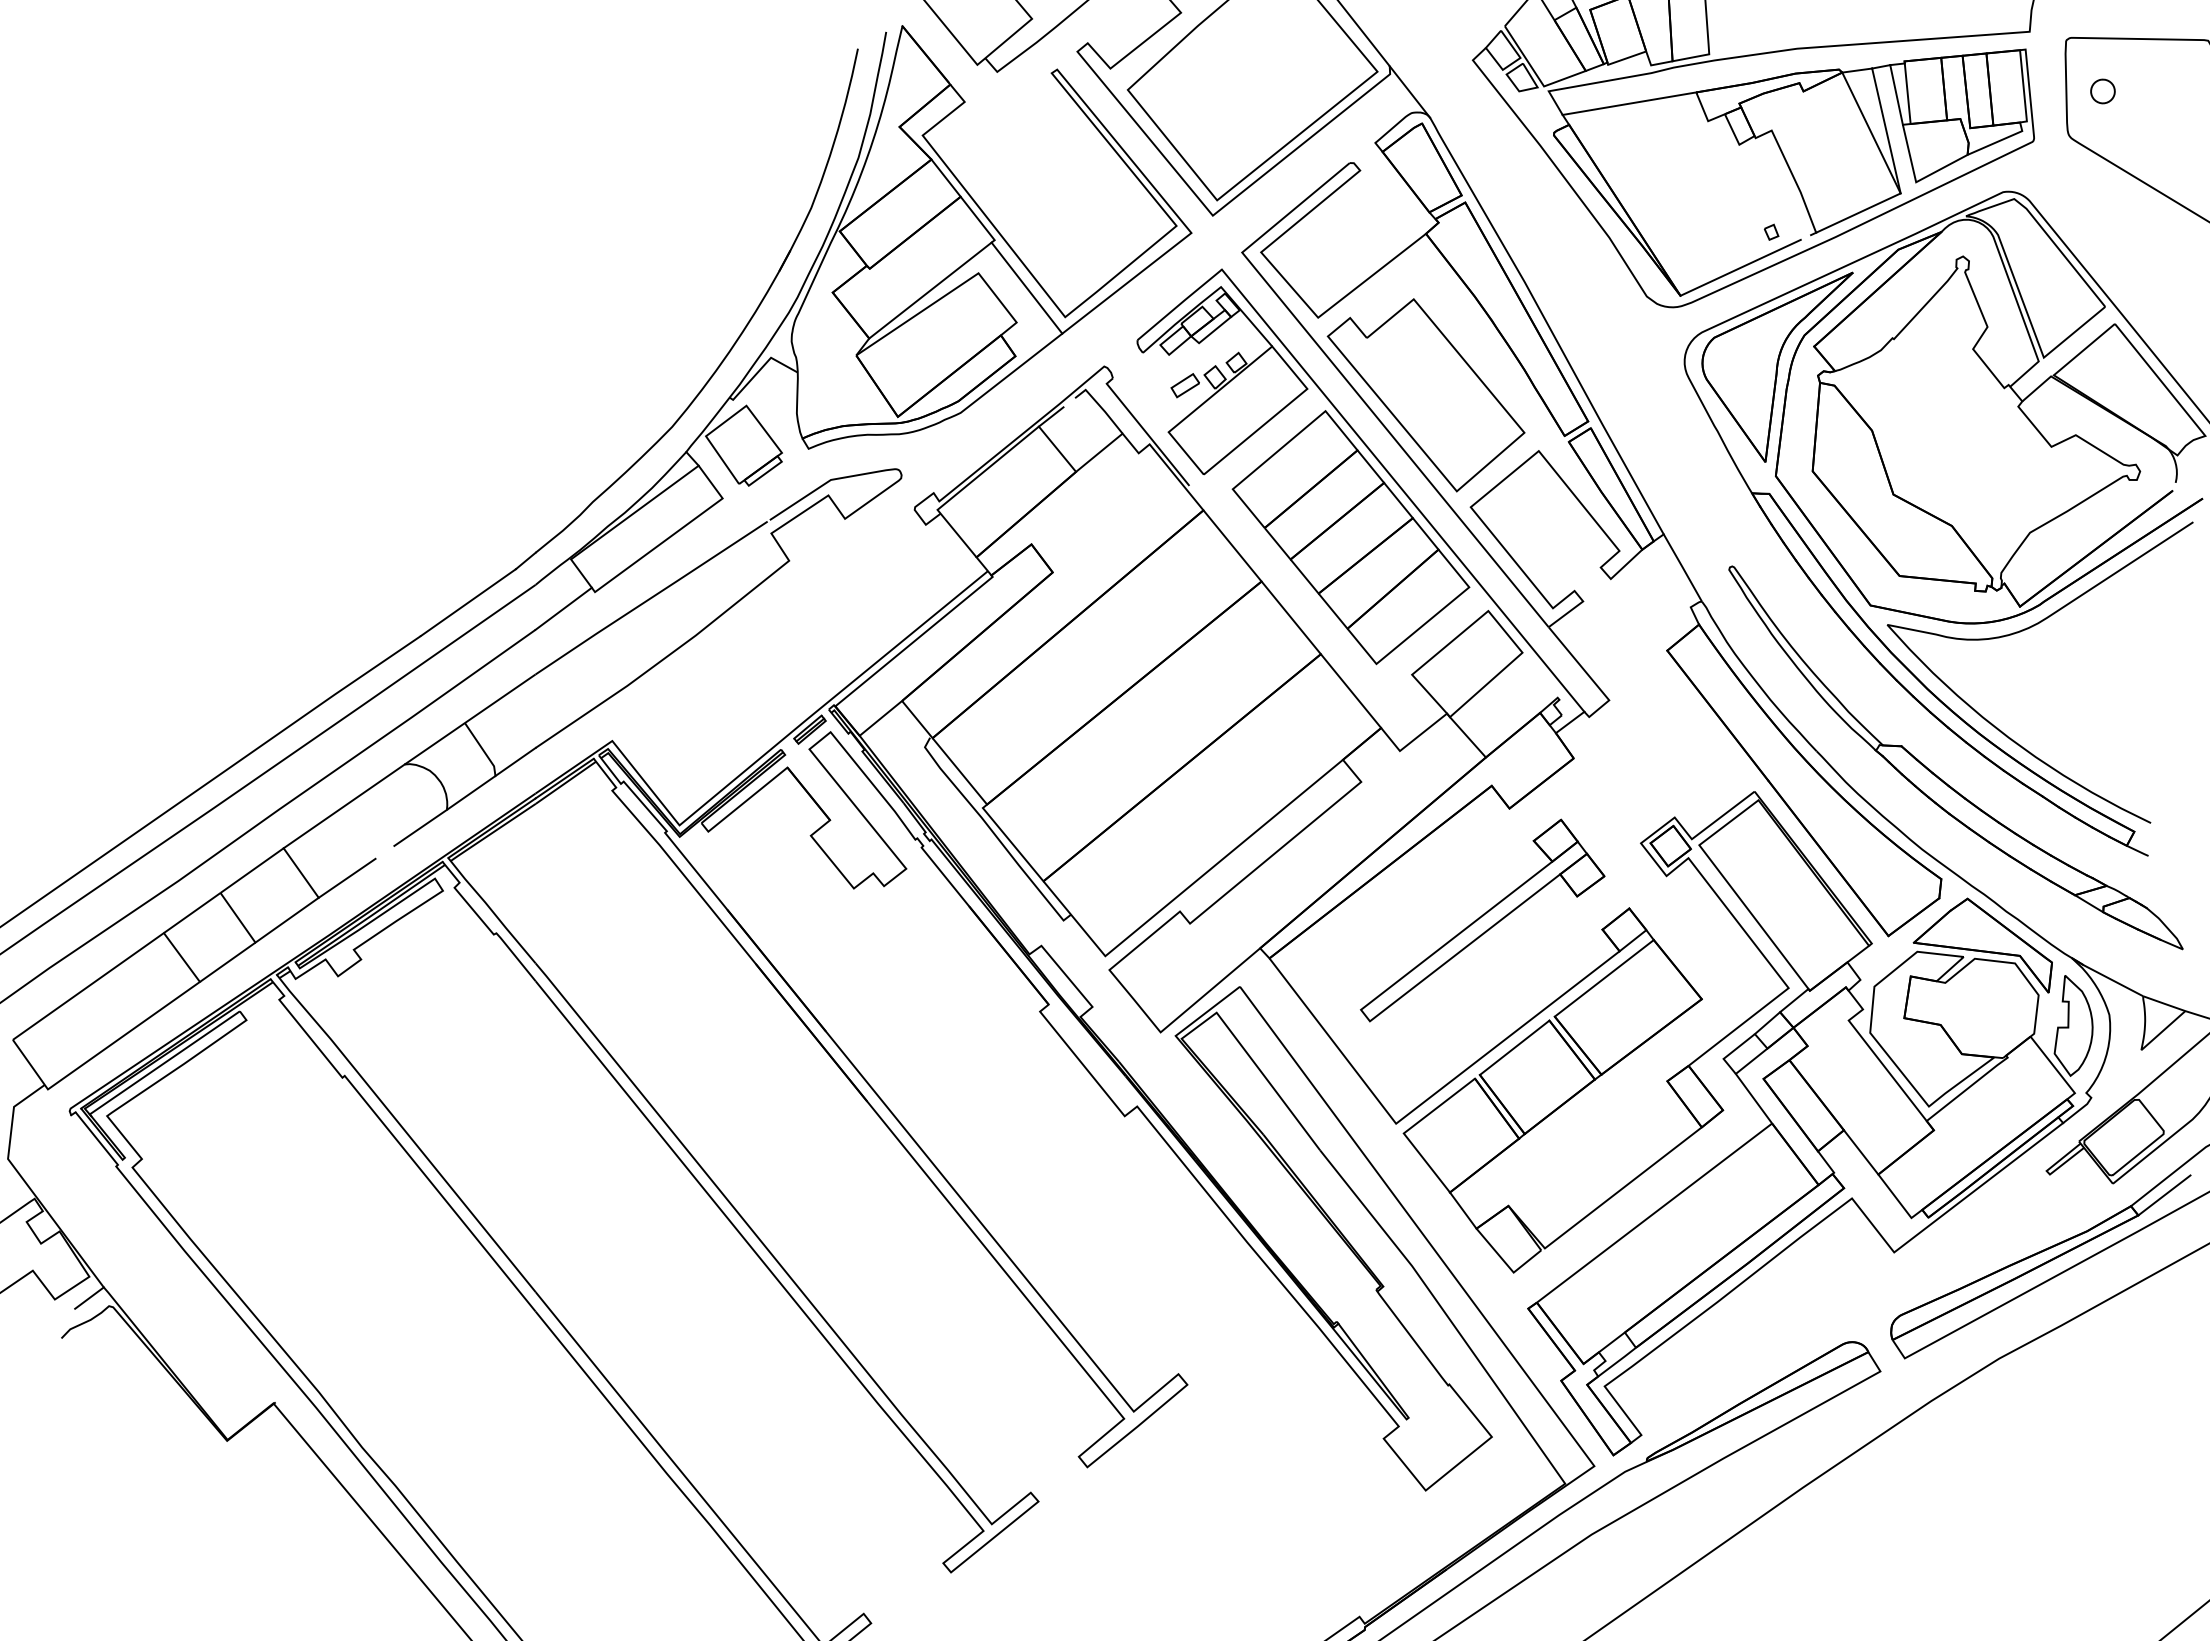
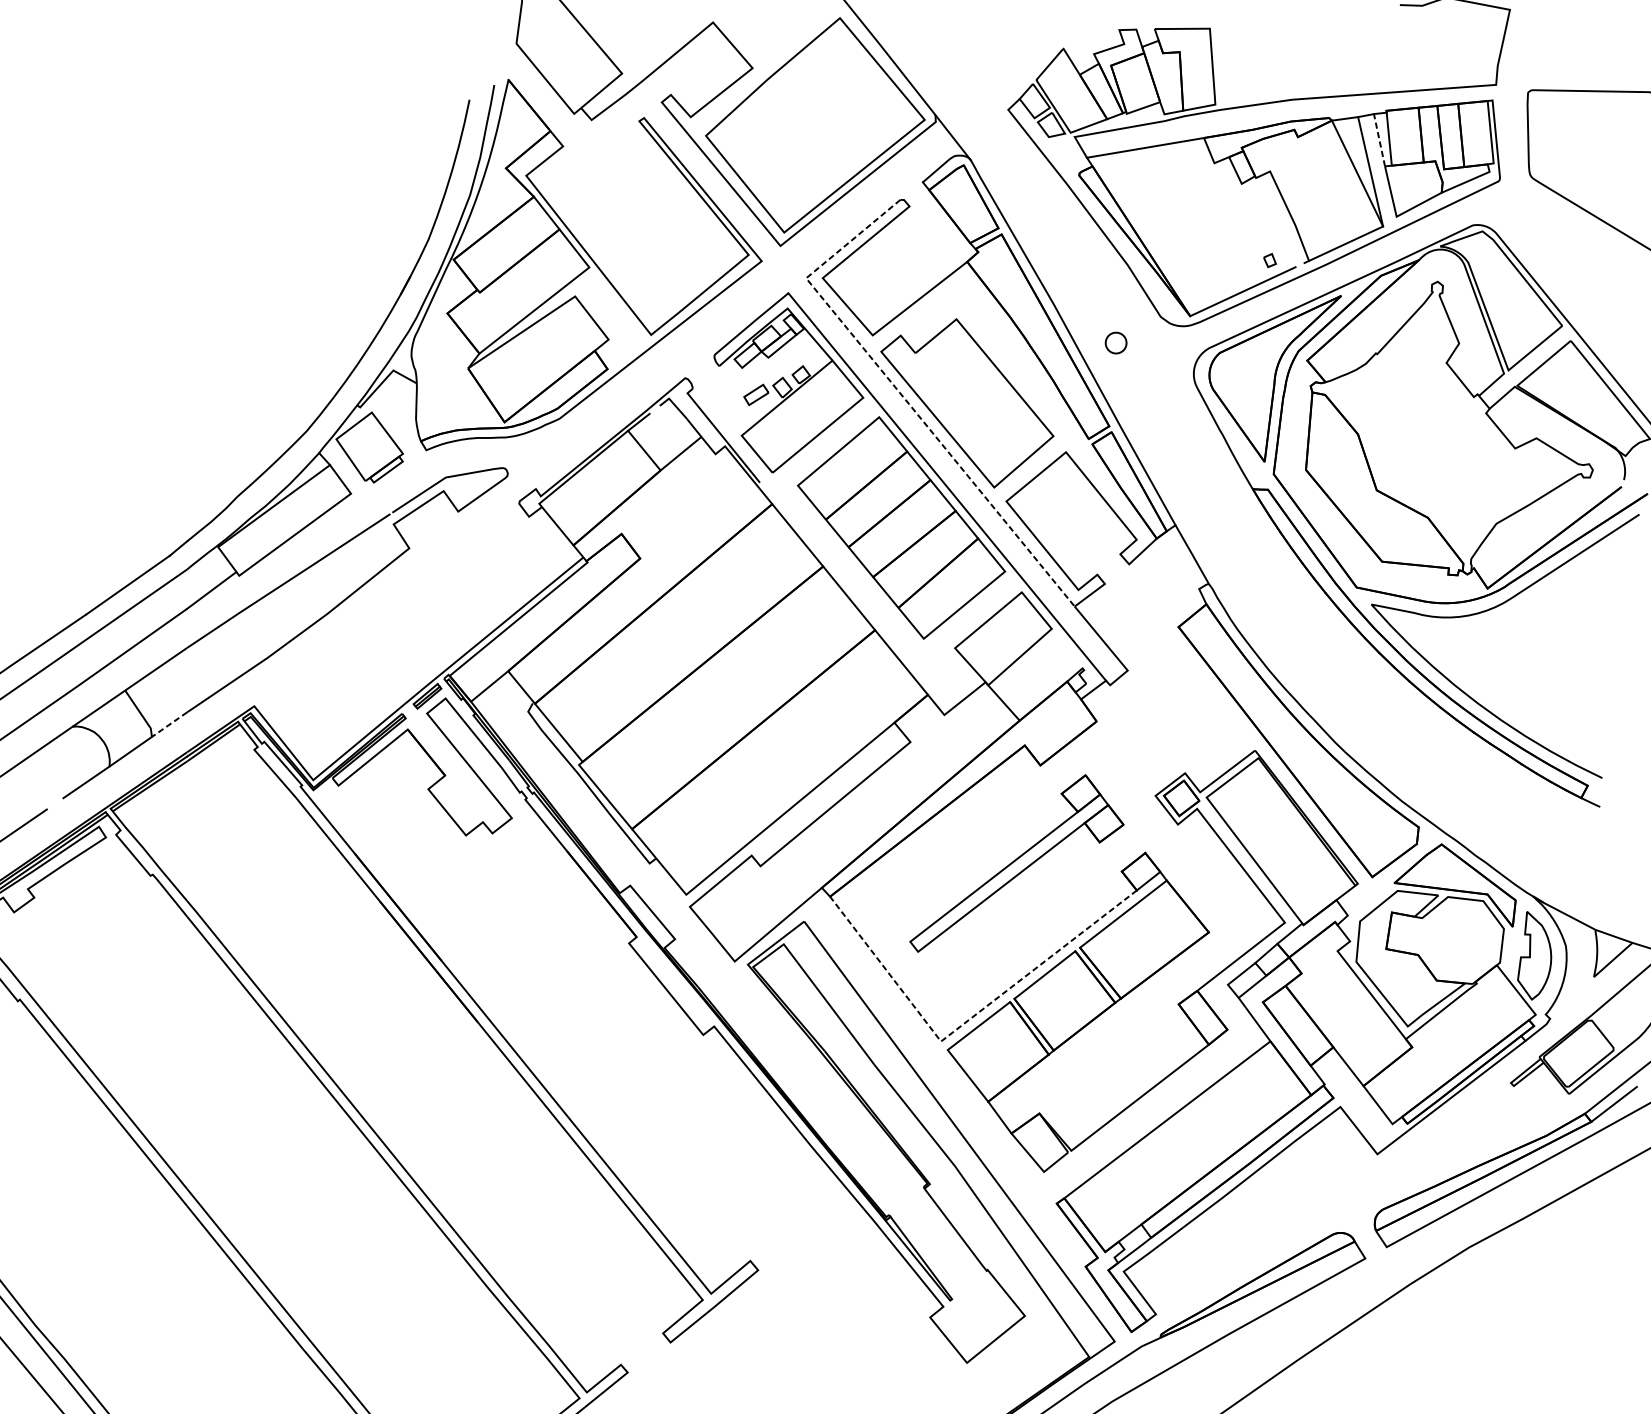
part: (2102, 91) -> (1115, 343), moved
line: (1896, 94) -> (1379, 139), solid -> dashed
line: (1026, 287) -> (617, 308), removed
line: (1350, 385) -> (901, 394), solid -> dashed
line: (515, 762) -> (169, 725), solid -> dashed
part: (1941, 778) -> (1418, 739), removed
line: (1424, 1101) -> (965, 1022), solid -> dashed

